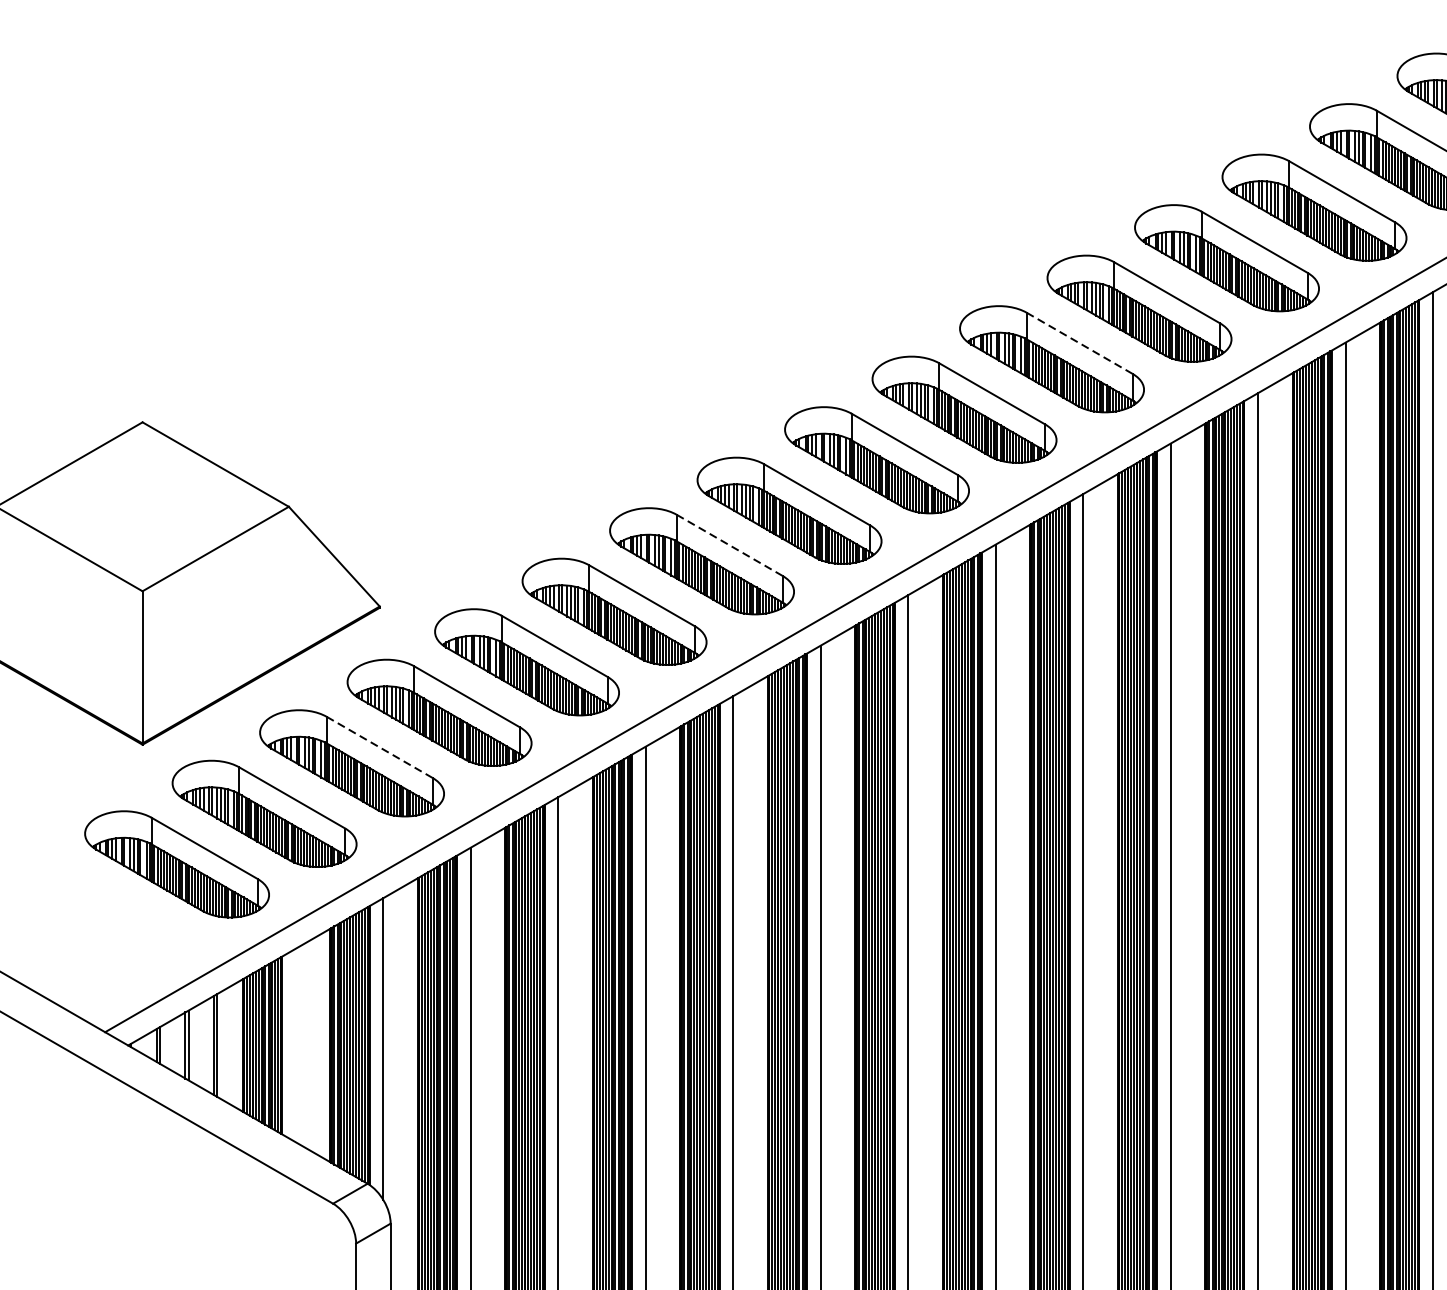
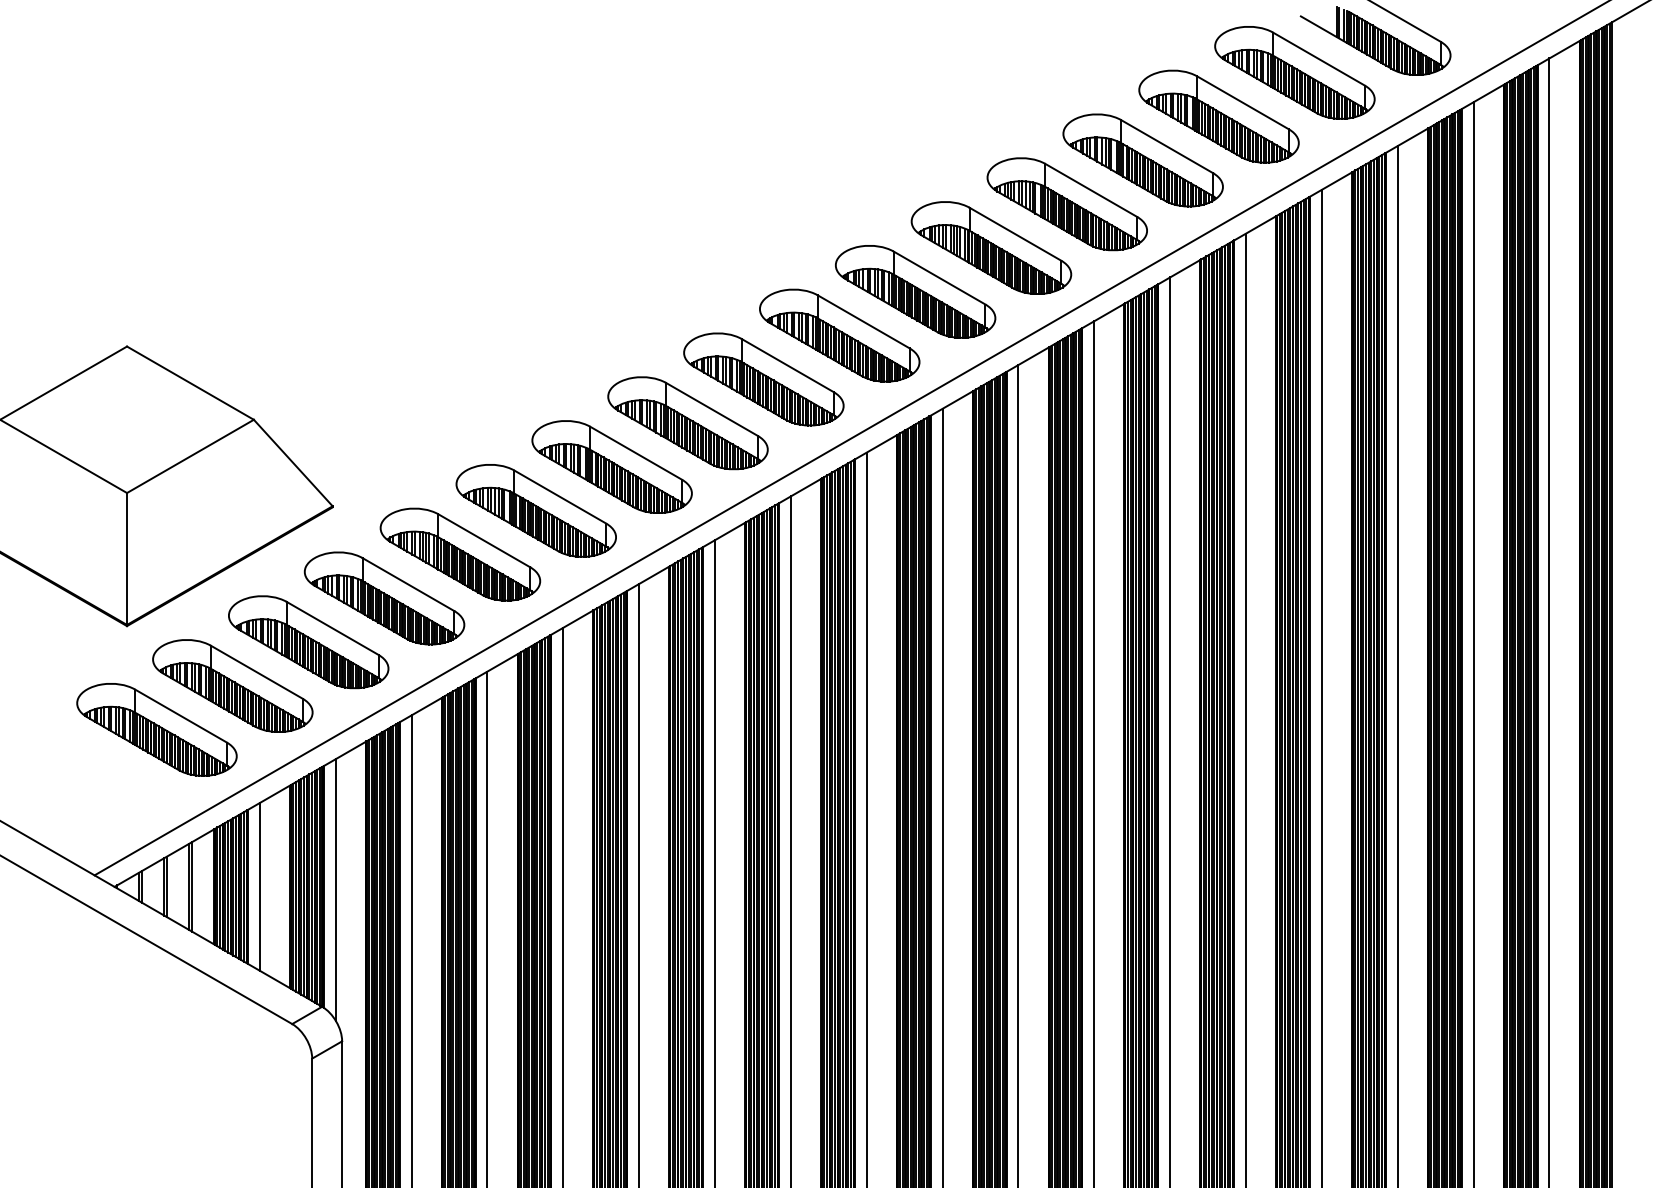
line: (1079, 343) -> (939, 278), dashed -> solid
line: (730, 545) -> (636, 453), dashed -> solid
line: (380, 747) -> (333, 628), dashed -> solid
line: (295, 1045) -> (259, 886), added

